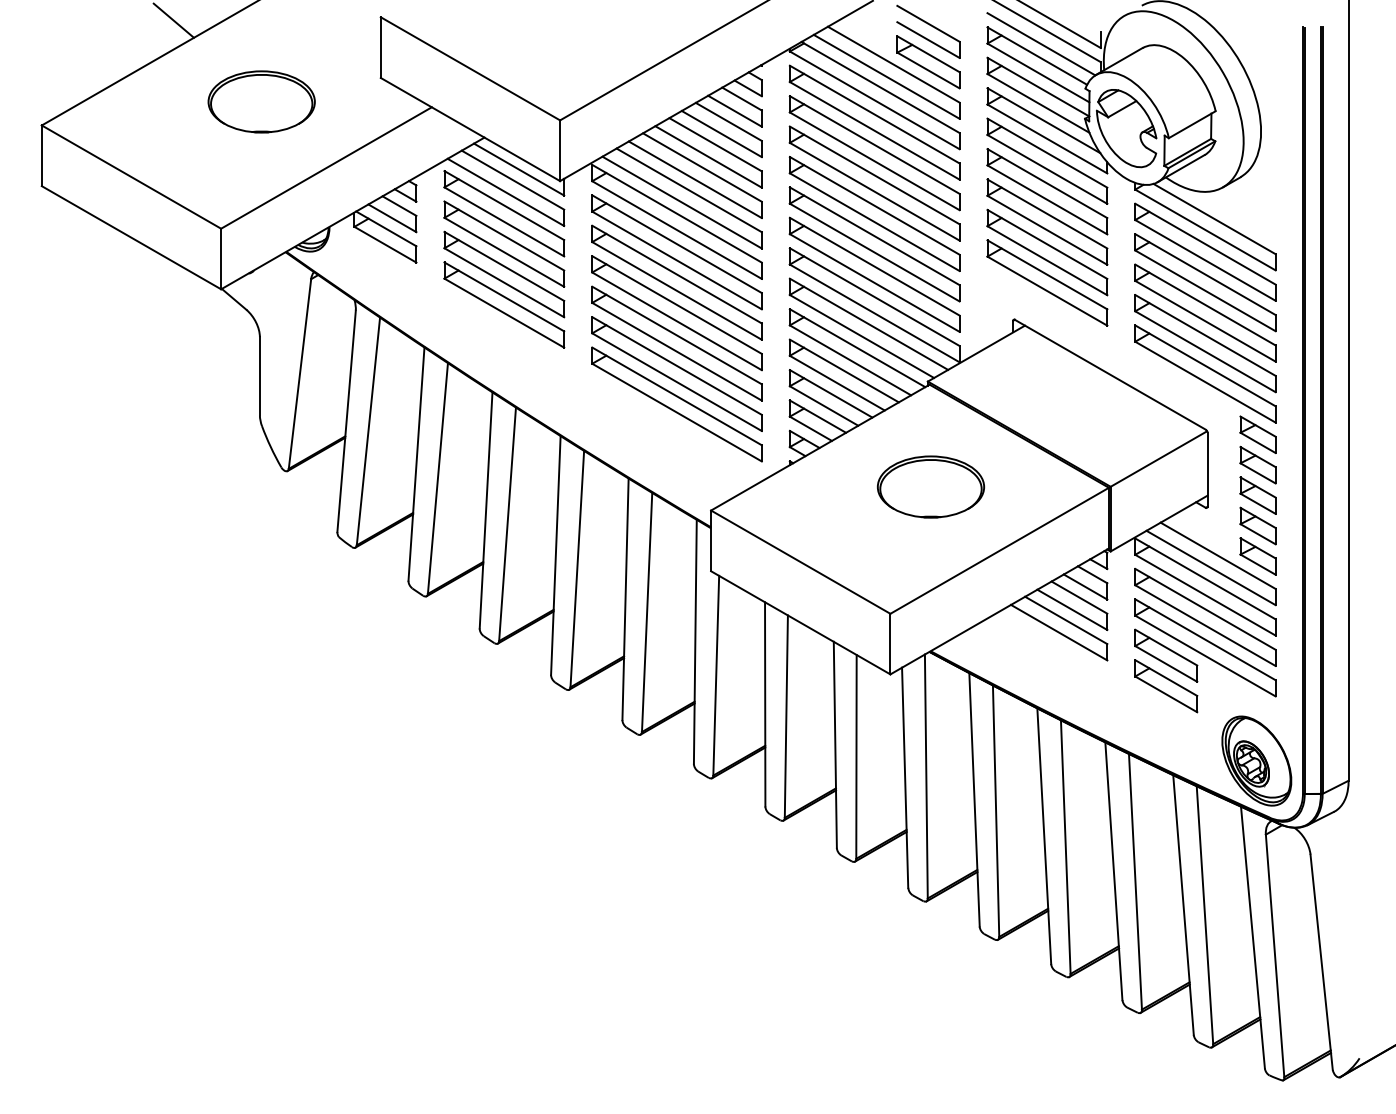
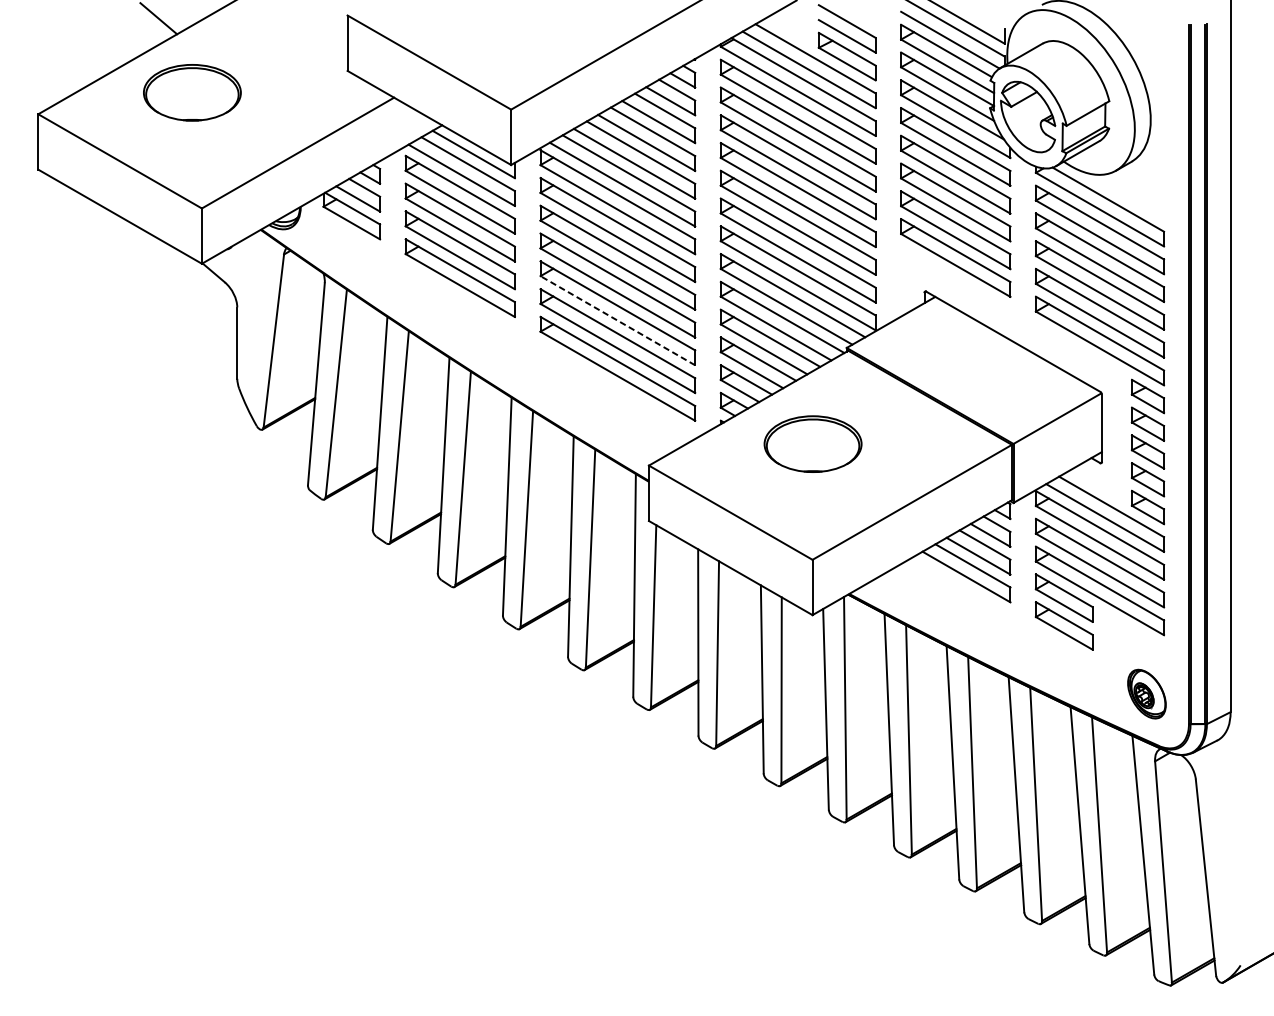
part: (261, 101) -> (192, 92), moved
line: (677, 351) -> (618, 320), solid -> dashed
part: (931, 486) -> (813, 443), moved
part: (1256, 760) -> (1146, 693), size x0.6

